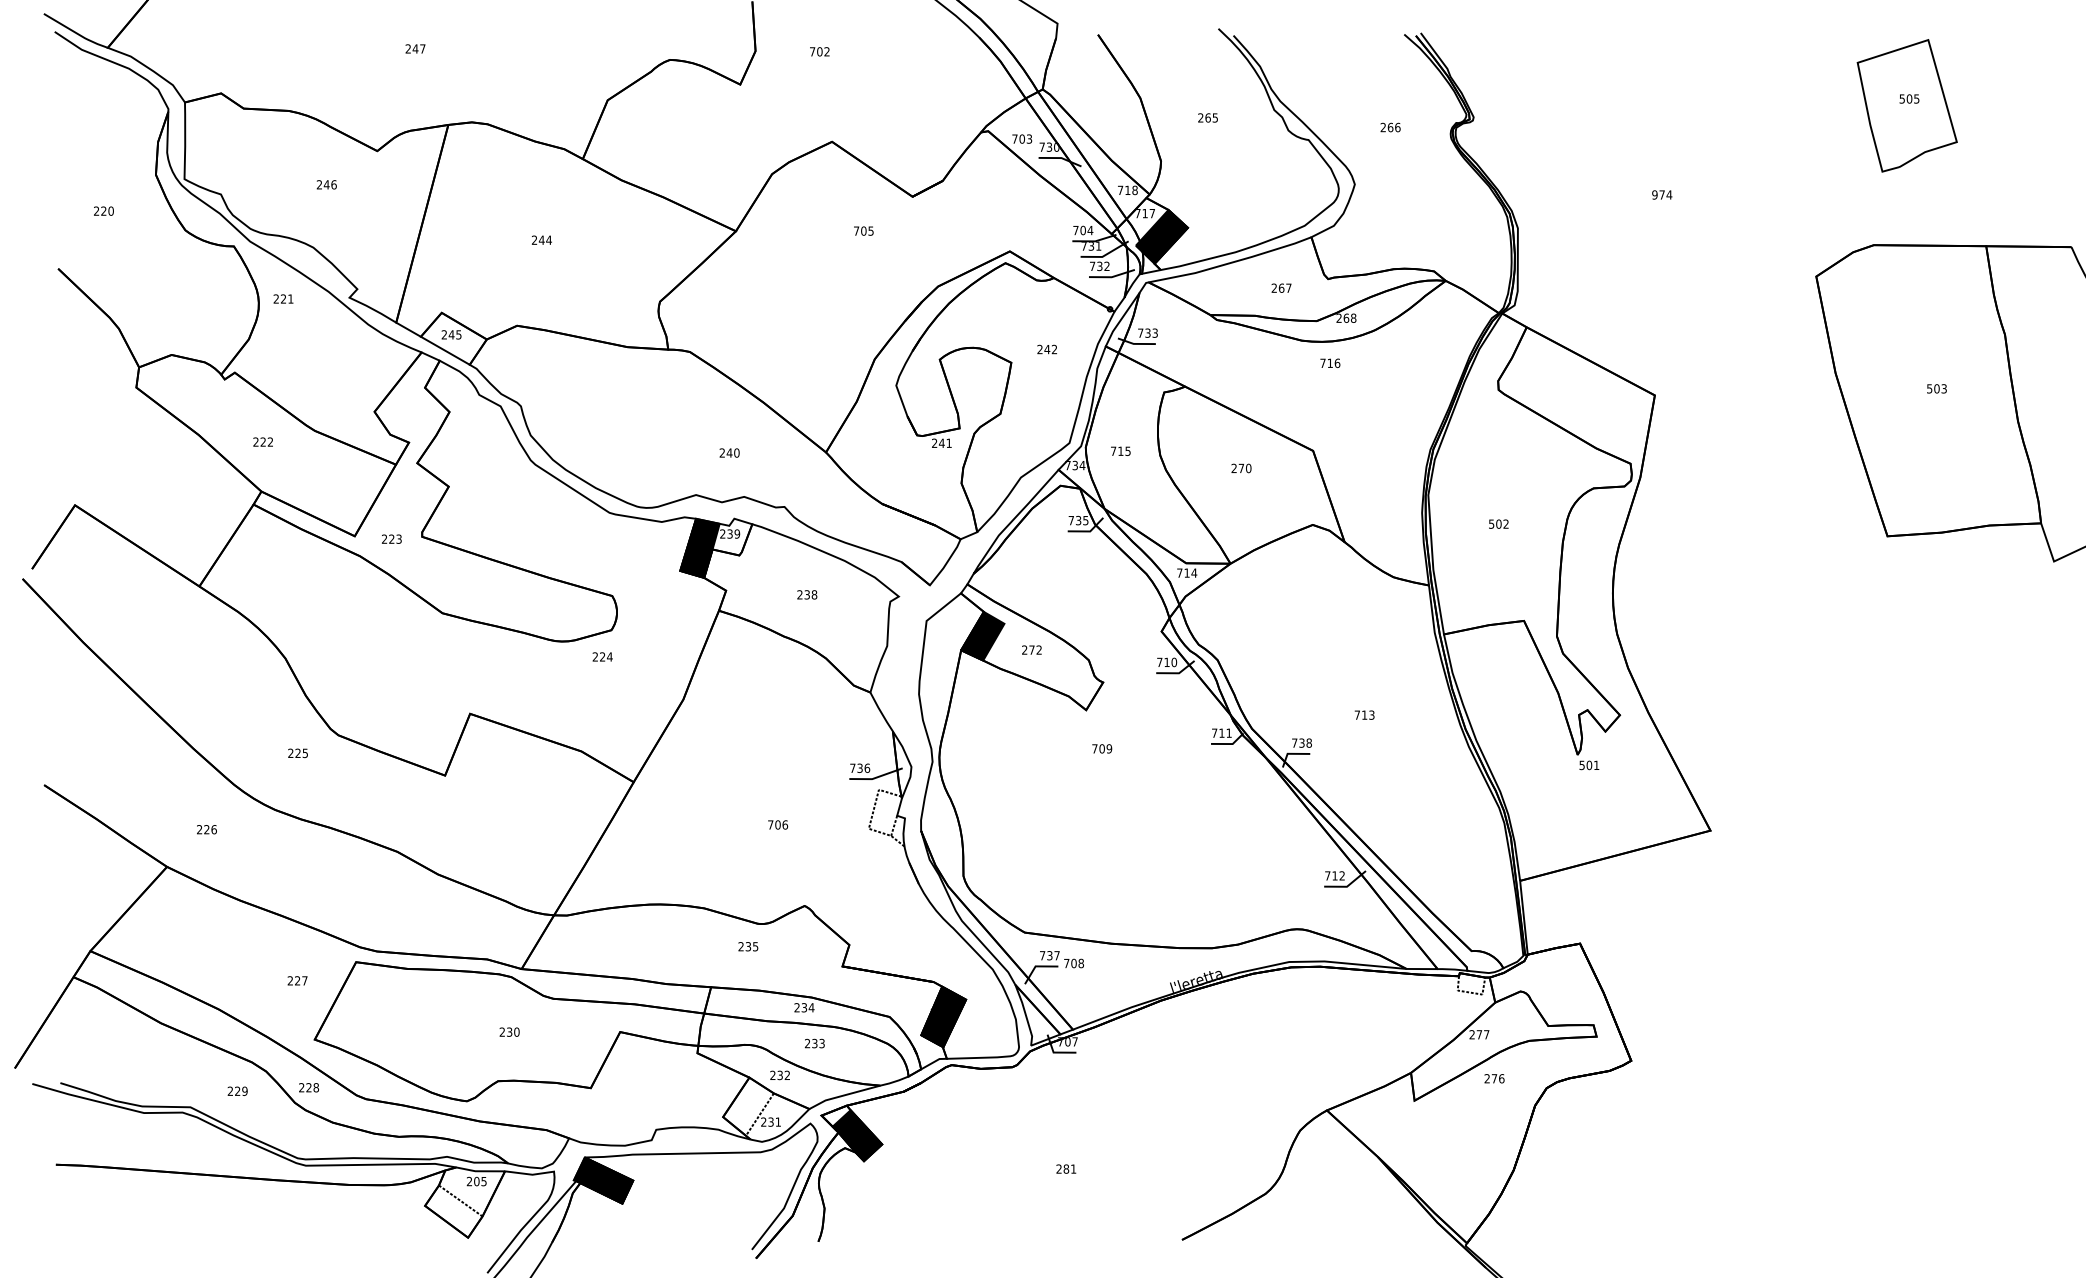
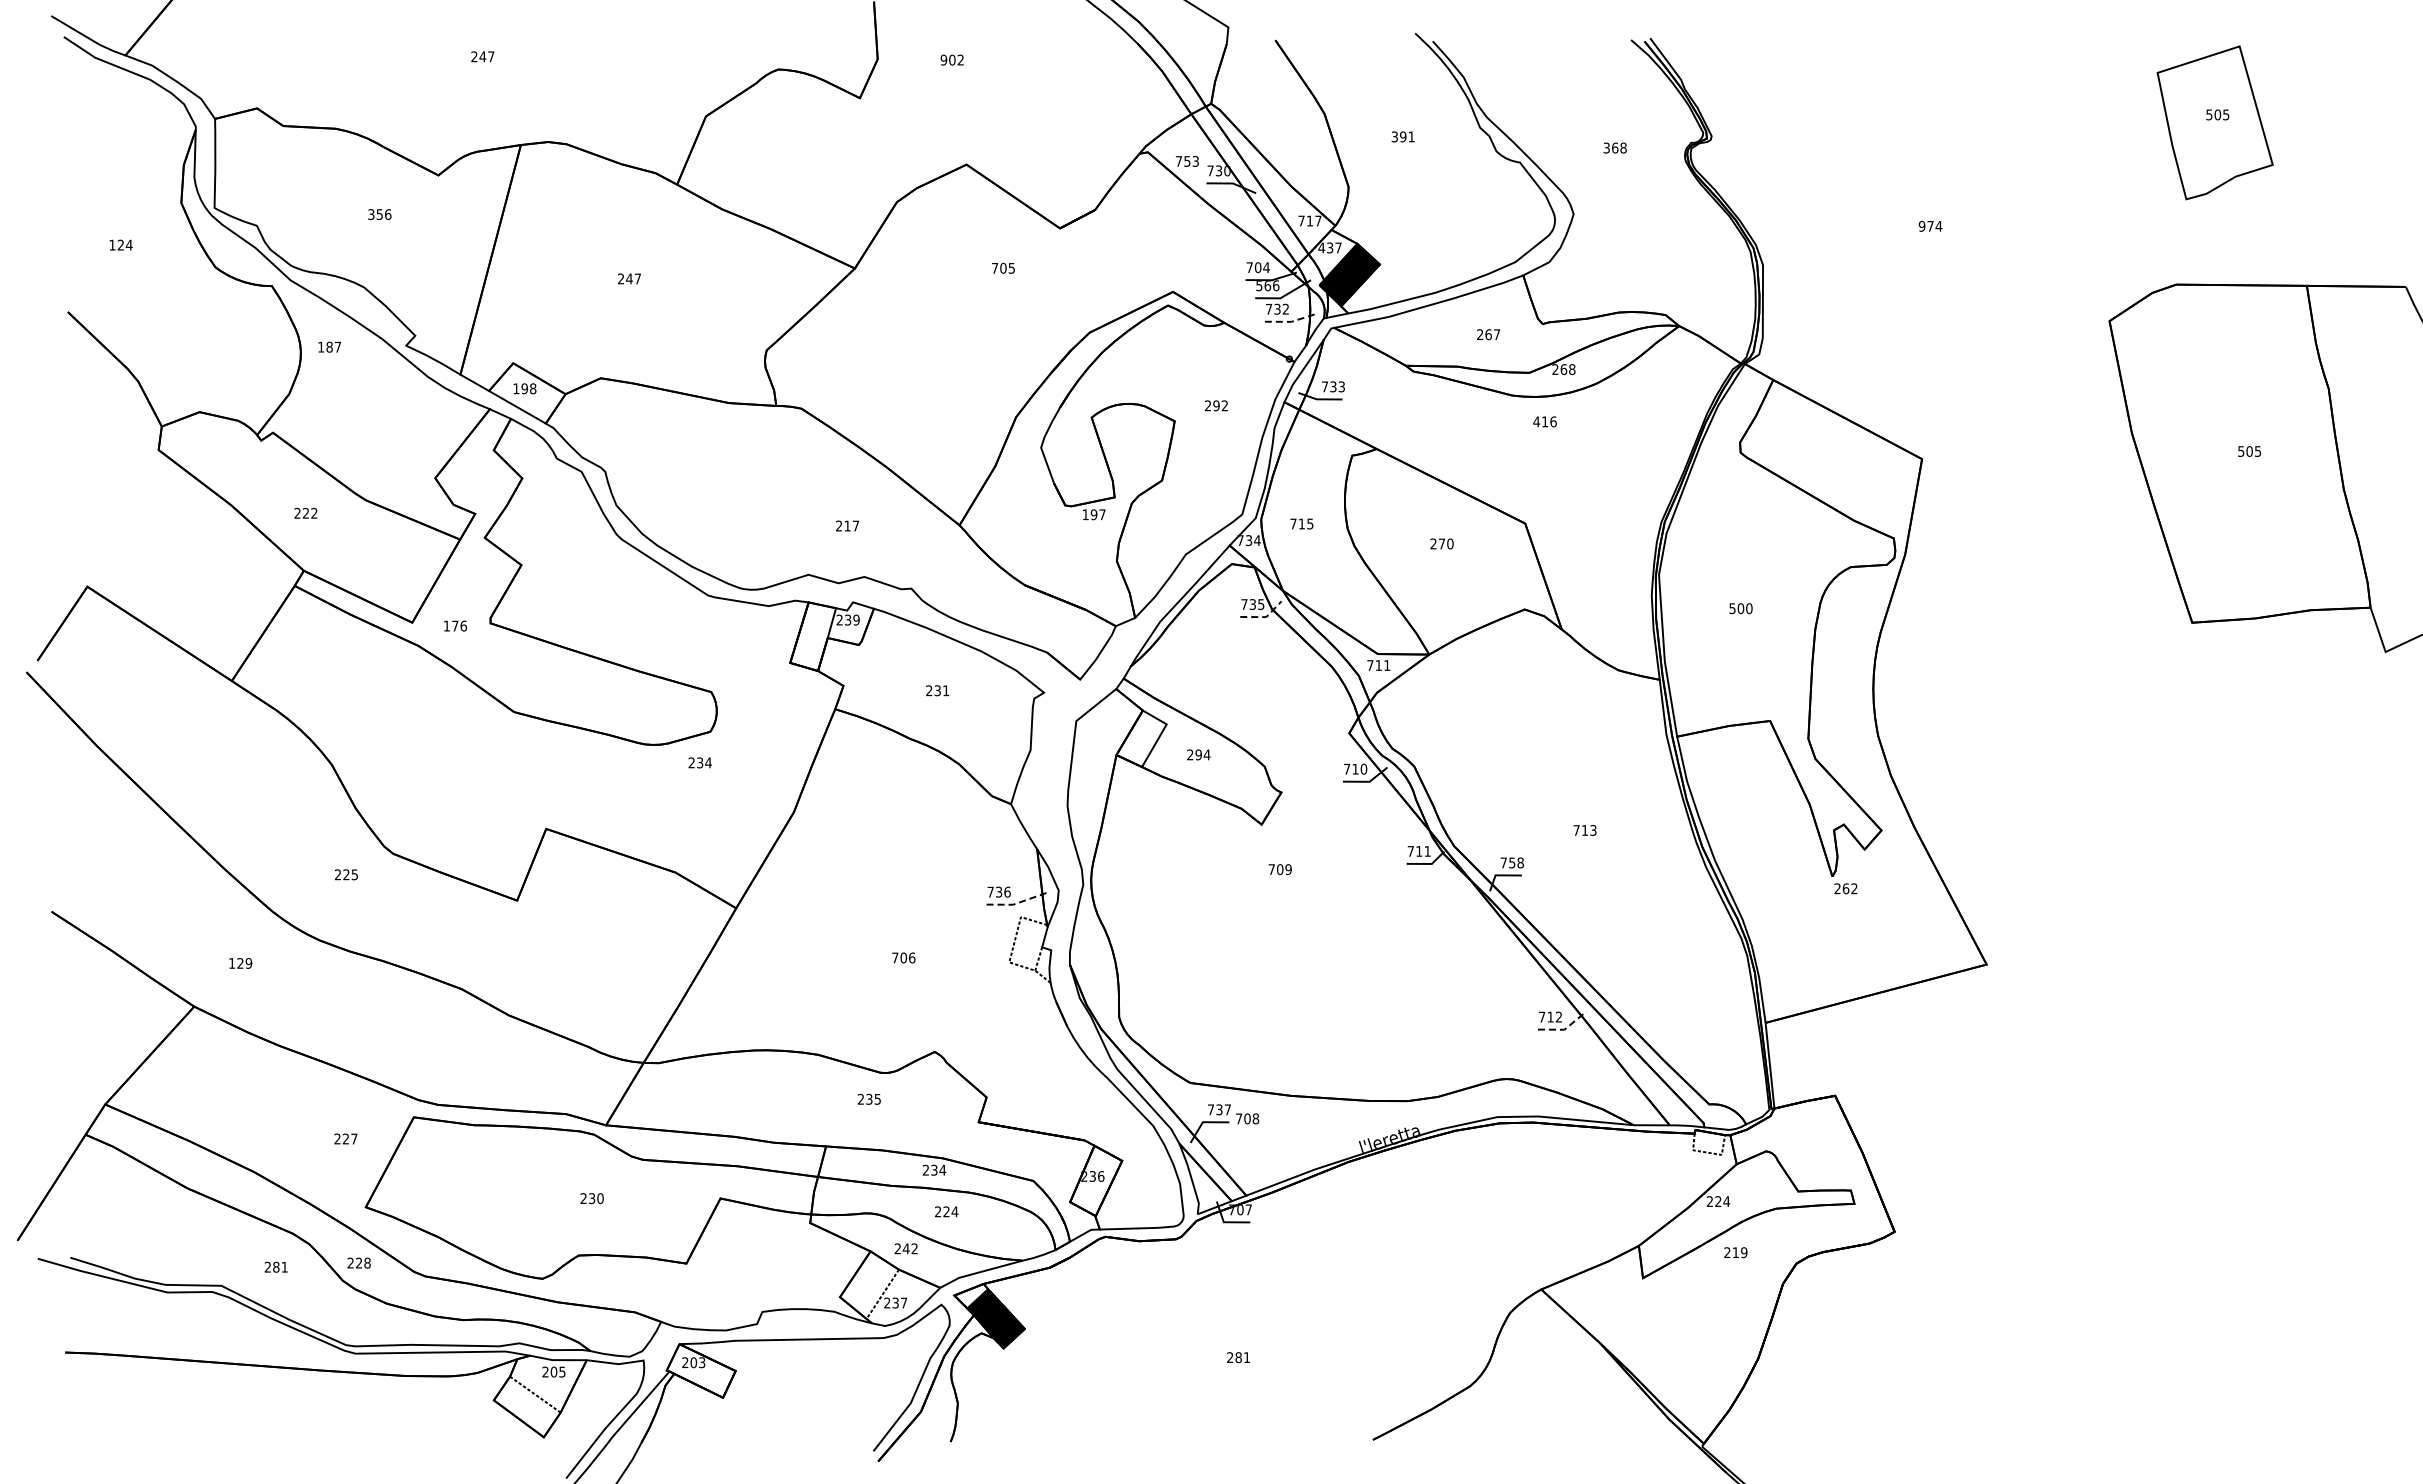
text: (812, 51) -> (943, 59), 702 -> 902
text: (1207, 117) -> (1402, 136), 265 -> 391
text: (1390, 127) -> (1614, 147), 266 -> 368
text: (1022, 139) -> (1187, 161), 703 -> 753
text: (323, 184) -> (375, 214), 246 -> 356
text: (1135, 189) -> (1318, 220), 718 -> 717
text: (103, 210) -> (120, 244), 220 -> 124
text: (1141, 213) -> (1325, 247), 717 -> 437
text: (548, 239) -> (637, 278), 244 -> 247
text: (1091, 245) -> (1267, 285), 731 -> 566
line: (1112, 276) -> (1292, 321), solid -> dashed
text: (283, 298) -> (329, 346), 221 -> 187
text: (451, 334) -> (524, 388), 245 -> 198
text: (1047, 349) -> (1216, 405), 242 -> 292
text: (1322, 363) -> (1536, 421), 716 -> 416
text: (1944, 387) -> (2258, 450), 503 -> 505
text: (941, 443) -> (1093, 514), 241 -> 197
text: (733, 452) -> (851, 525), 240 -> 217
text: (1506, 524) -> (1749, 608), 502 -> 500
line: (1088, 531) -> (1264, 617), solid -> dashed
text: (392, 538) -> (455, 625), 223 -> 176
fill: (700, 548) -> (813, 636), removed
text: (1193, 573) -> (1386, 665), 714 -> 711
text: (814, 594) -> (946, 690), 238 -> 231
fill: (982, 635) -> (1141, 738), removed
text: (1035, 649) -> (1202, 754), 272 -> 294
text: (602, 656) -> (700, 762), 224 -> 234
text: (1302, 742) -> (1512, 862), 738 -> 758
text: (1588, 765) -> (1845, 888), 501 -> 262
line: (875, 778) -> (1017, 903), solid -> dashed
text: (206, 829) -> (240, 963), 226 -> 129
line: (1347, 886) -> (1565, 1029), solid -> dashed
fill: (943, 1016) -> (1096, 1180), removed
text: (1483, 1034) -> (1722, 1201), 277 -> 224
text: (818, 1043) -> (950, 1211), 233 -> 224
text: (779, 1075) -> (905, 1248), 232 -> 242
text: (1497, 1078) -> (1739, 1252), 276 -> 219
text: (241, 1090) -> (280, 1266), 229 -> 281
text: (778, 1121) -> (904, 1302), 231 -> 237
fill: (602, 1180) -> (700, 1370), removed

